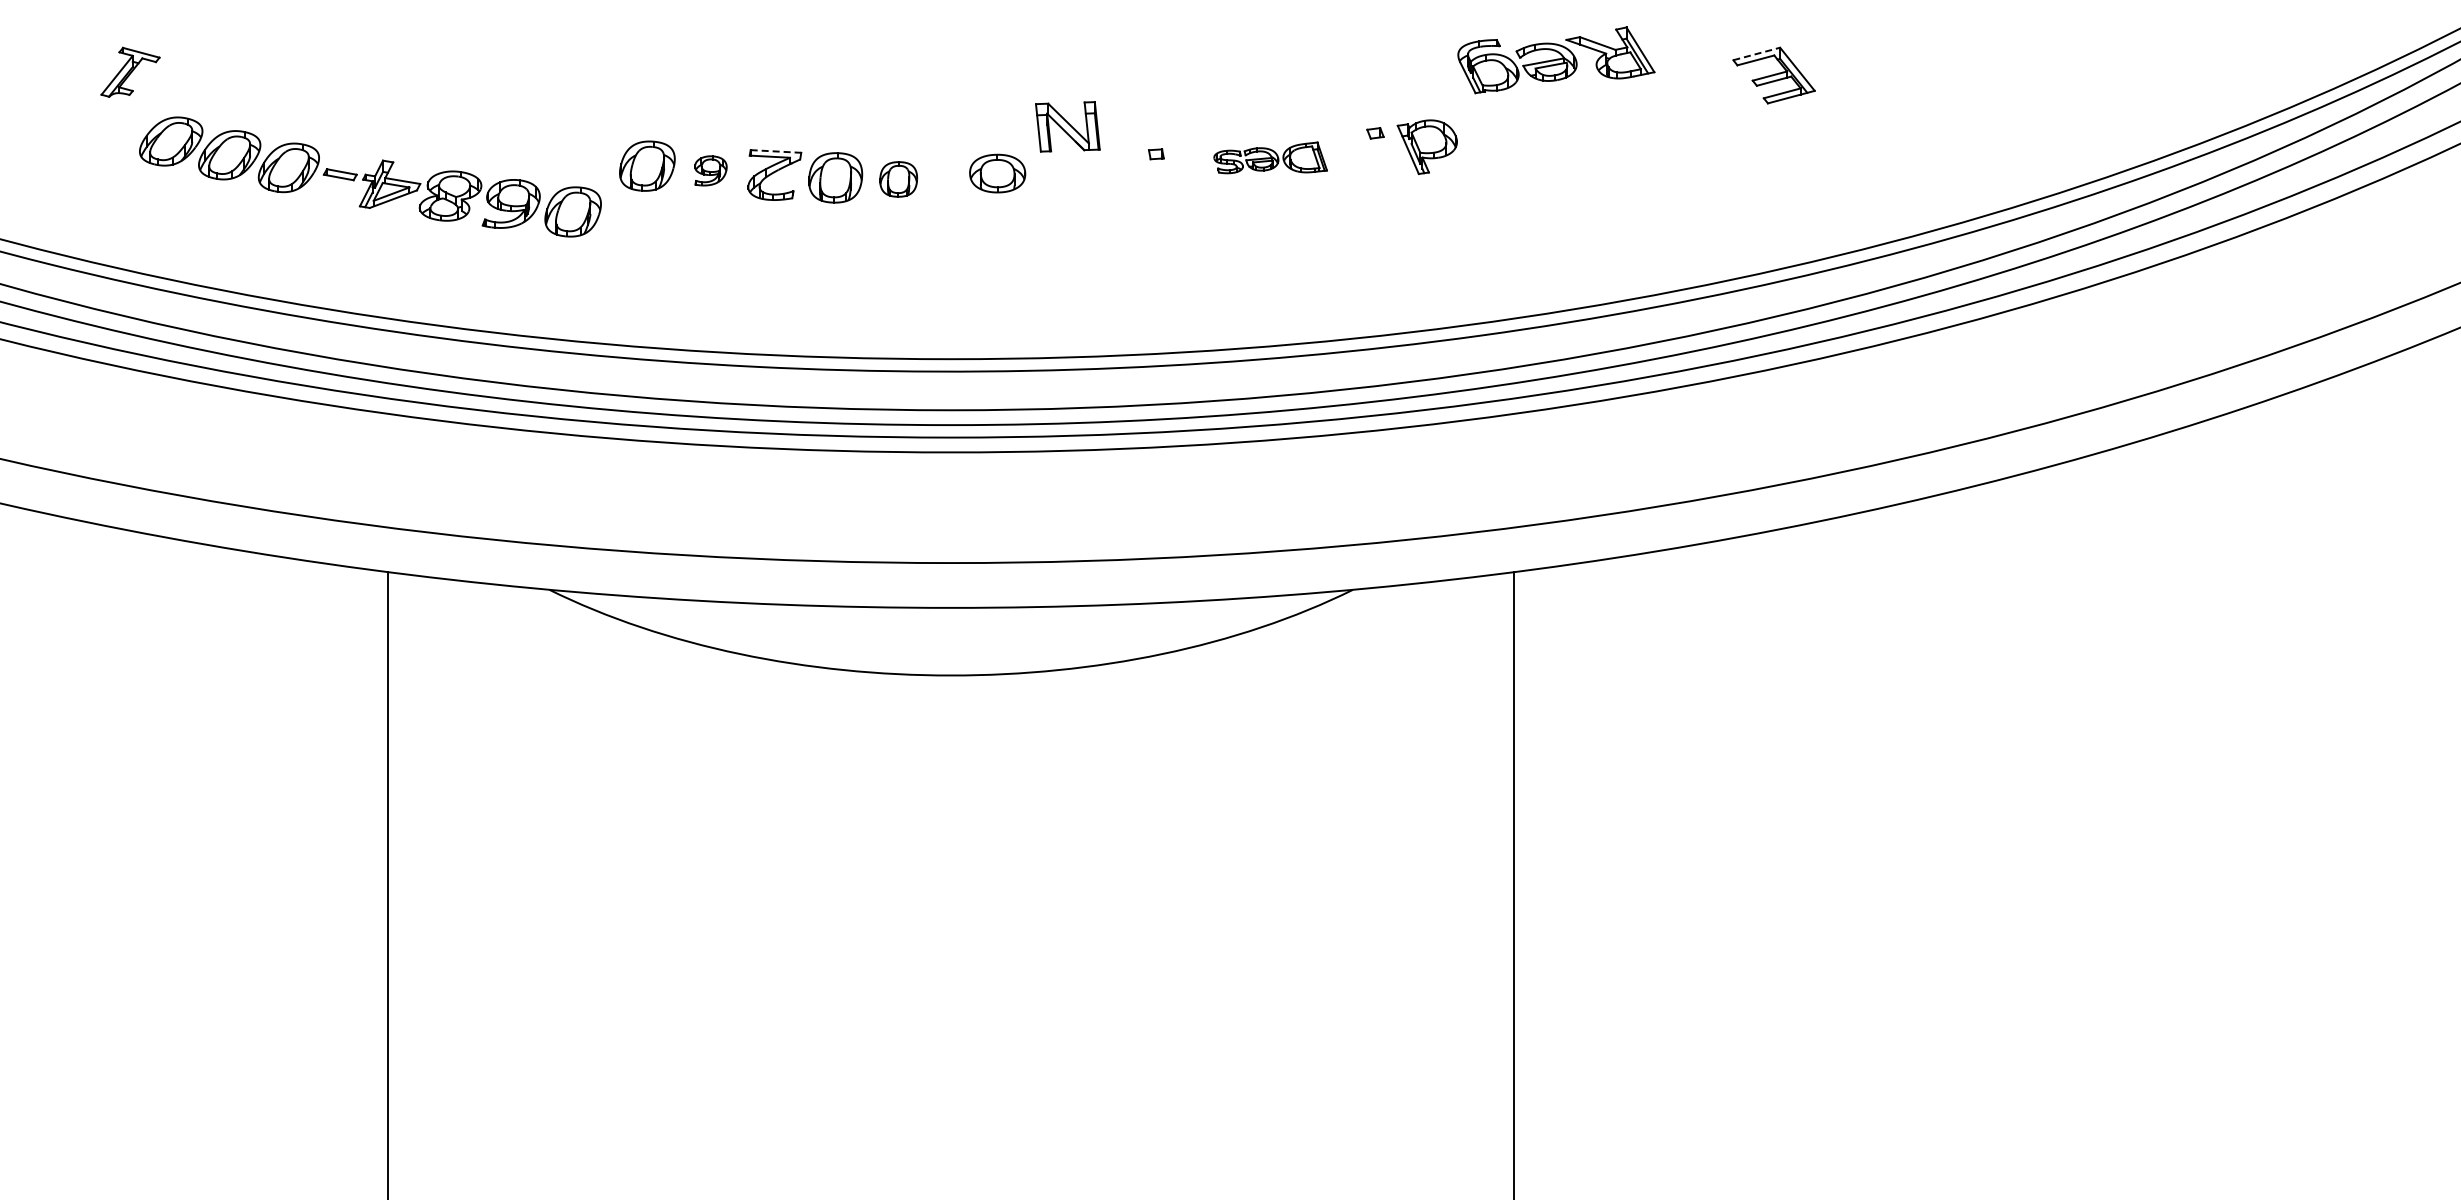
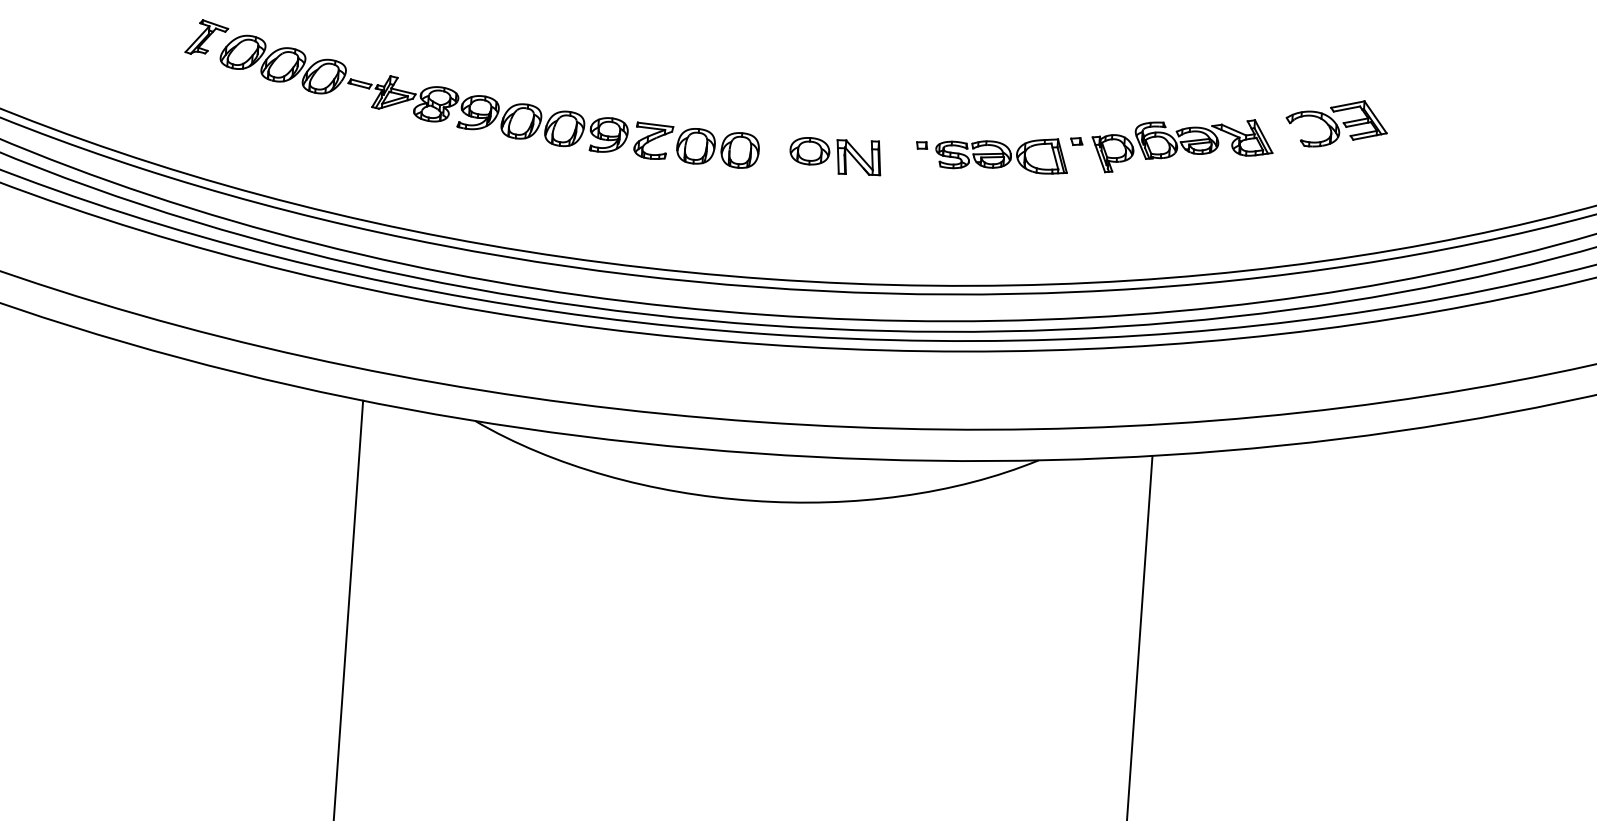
line: (1757, 53) -> (1348, 104), dashed -> solid
part: (1556, 60) -> (1204, 140), moved
part: (1713, 75) -> (1316, 117), added
part: (1067, 126) -> (858, 157), moved
line: (776, 151) -> (655, 124), dashed -> solid
part: (1270, 157) -> (1001, 153), size x1.67
part: (710, 170) -> (608, 134), size x1.67
part: (370, 176) -> (381, 86), moved
part: (898, 179) -> (740, 150), size x1.43

